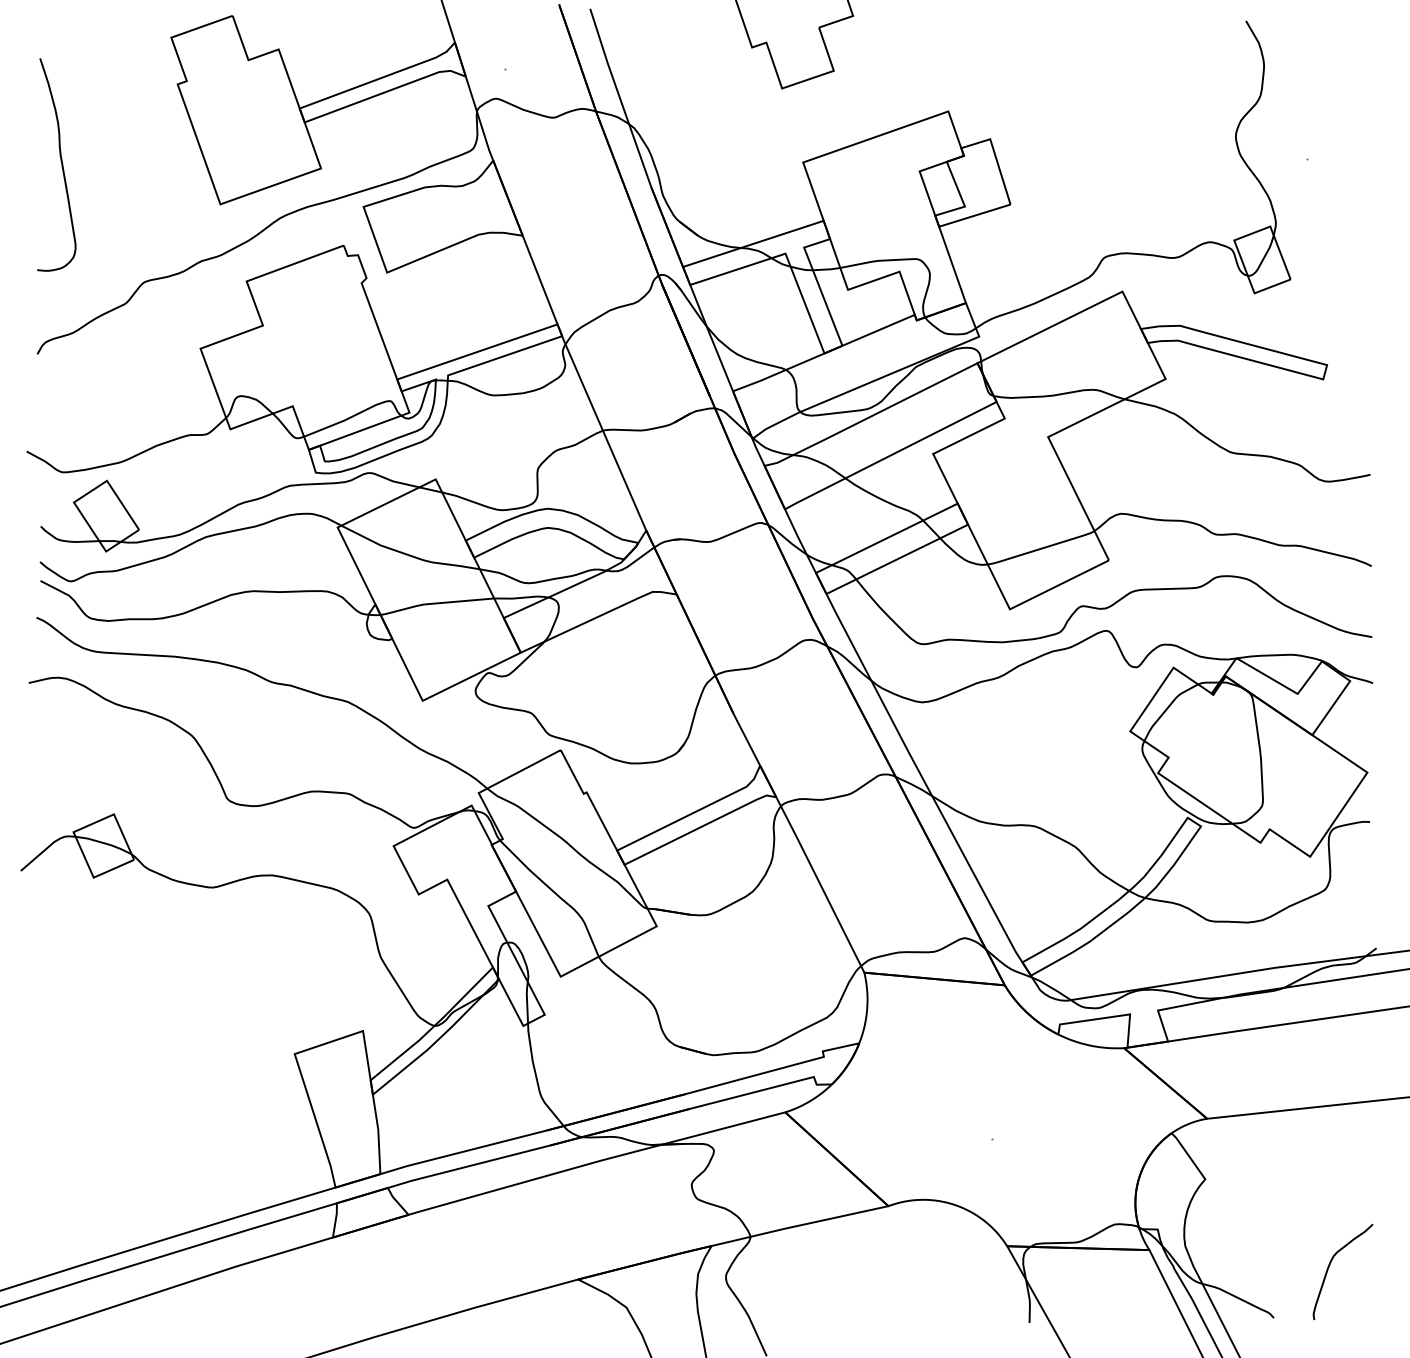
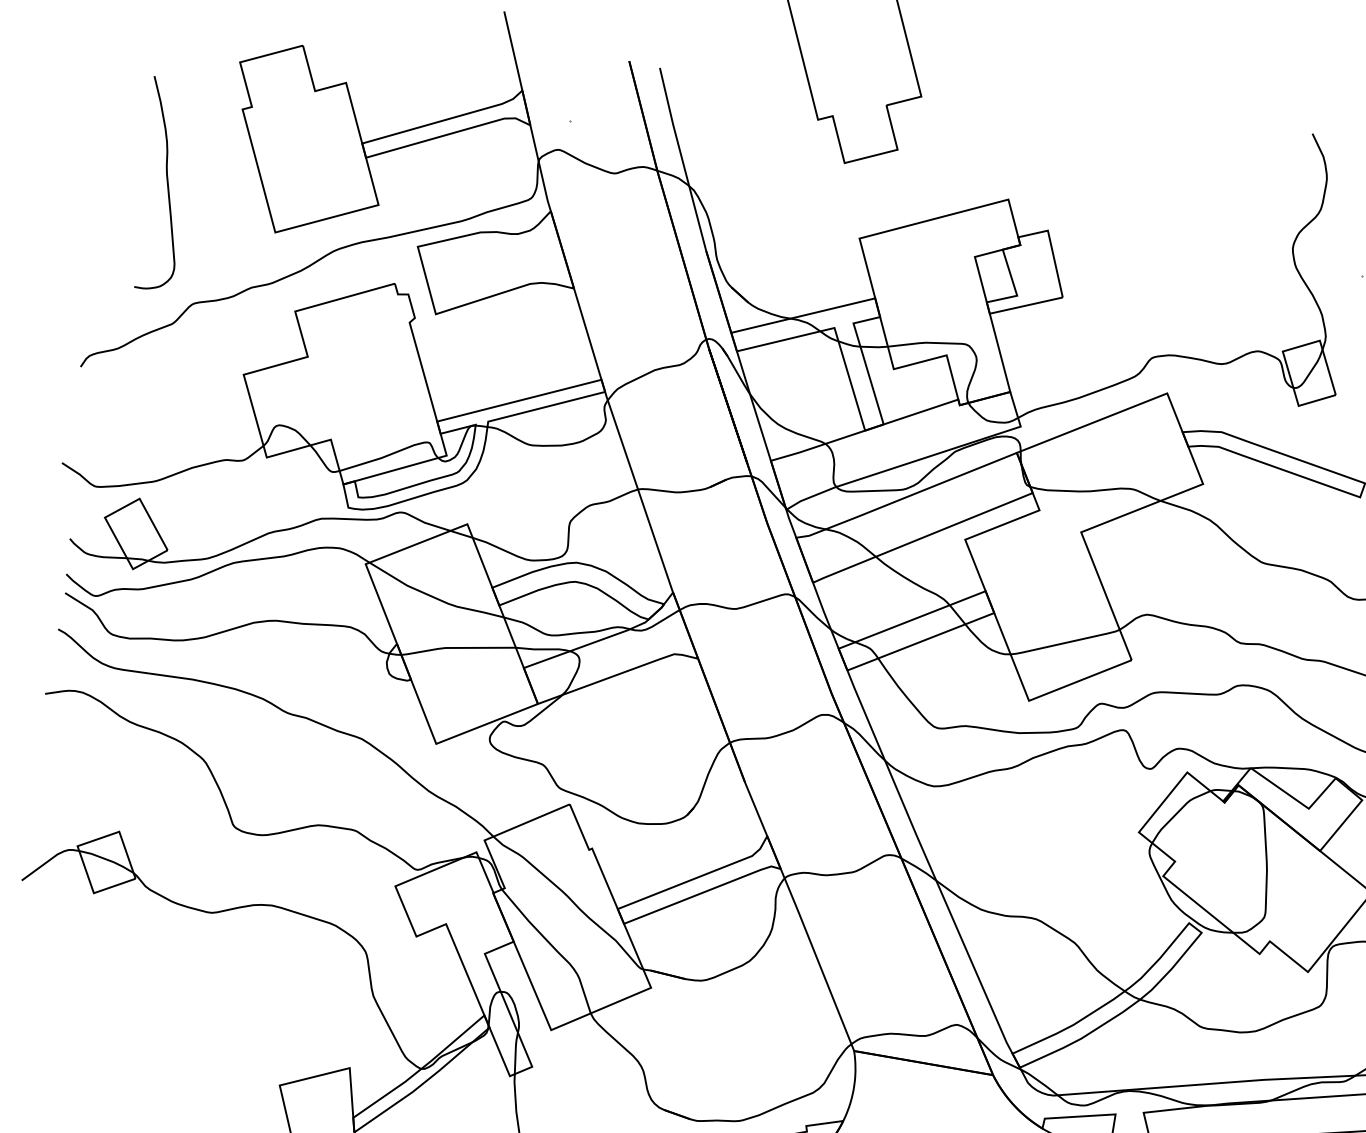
curve: (60, 161) -> (166, 180), moved

